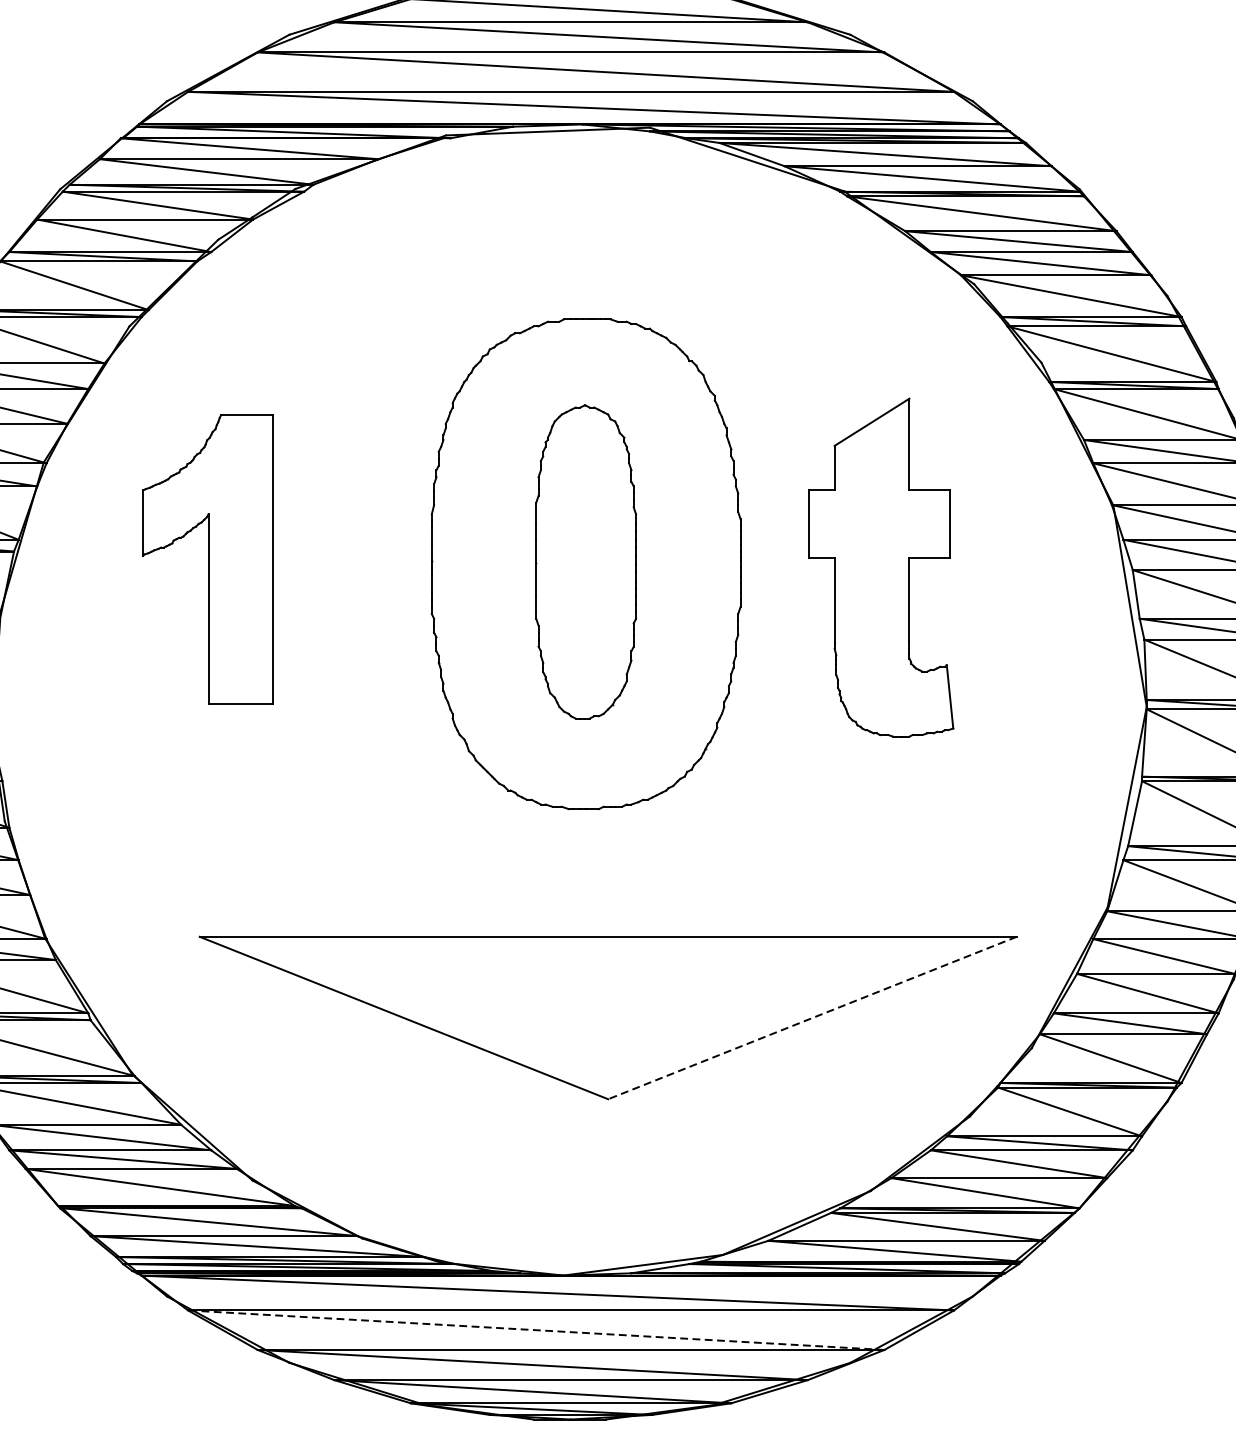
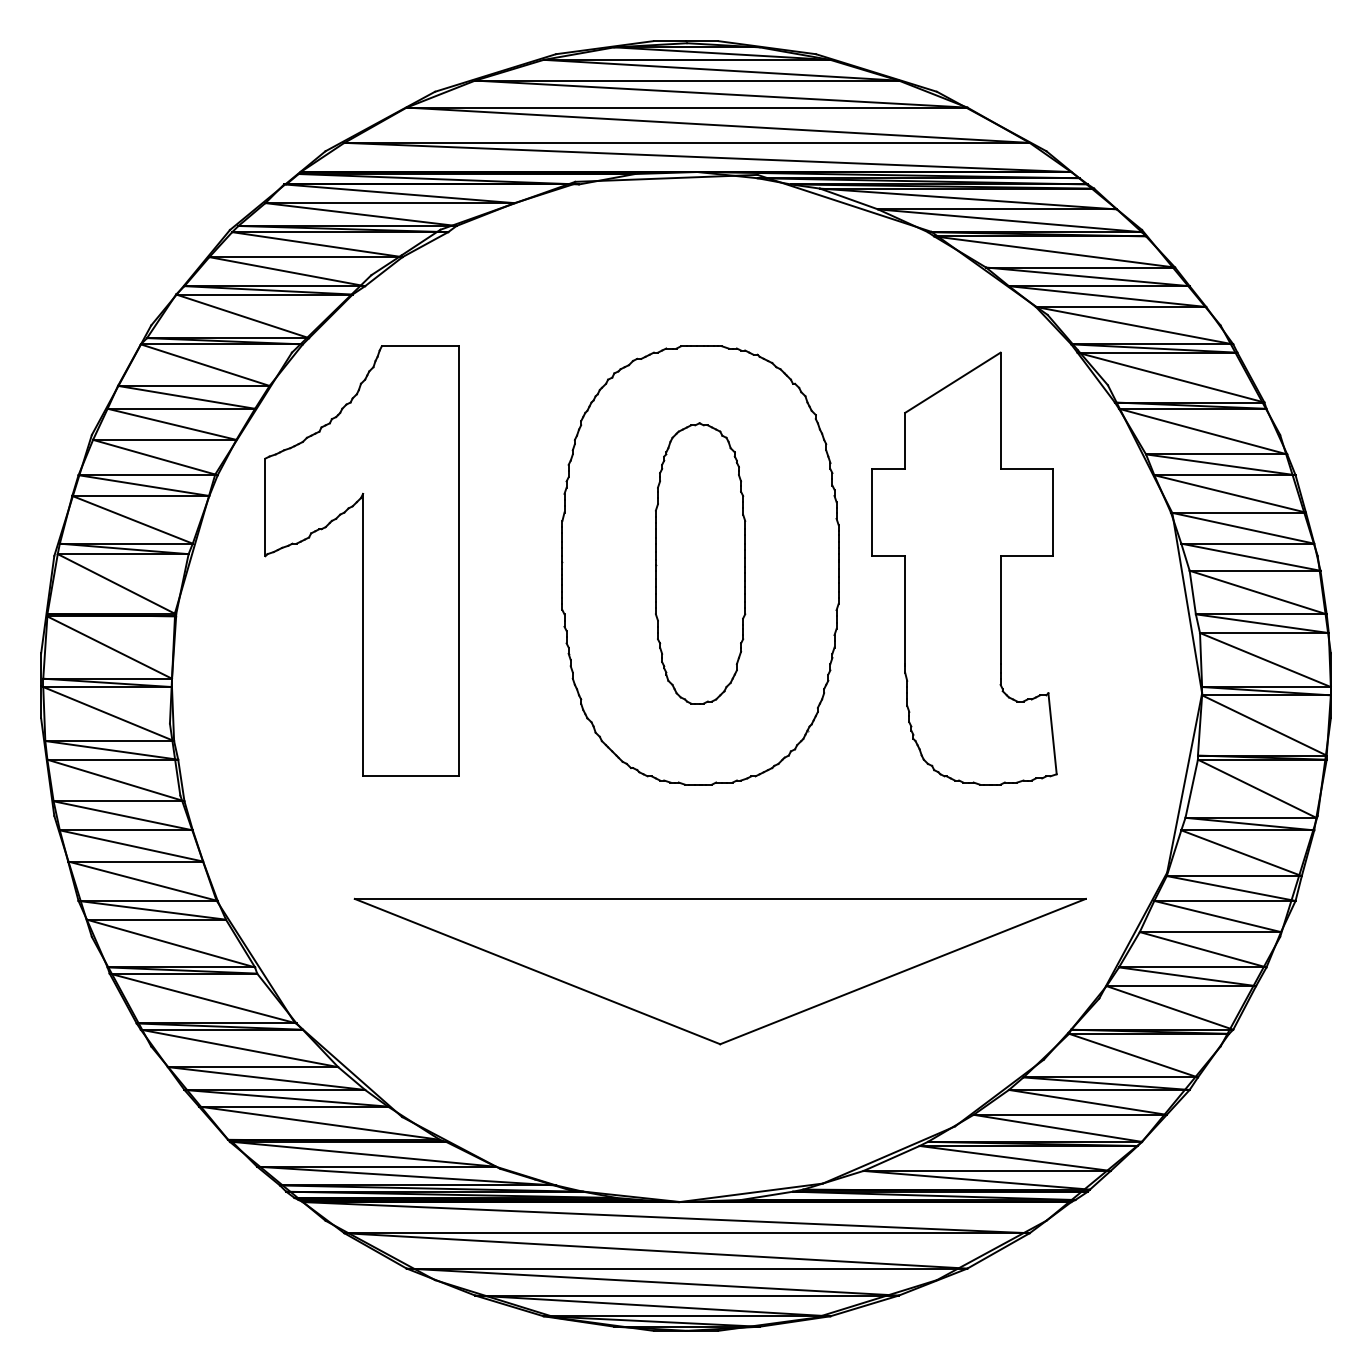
part: (207, 558) -> (361, 560), size x1.67
part: (881, 567) -> (964, 568), size x1.43
line: (812, 1017) -> (903, 971), dashed -> solid
line: (535, 1329) -> (655, 1250), dashed -> solid

